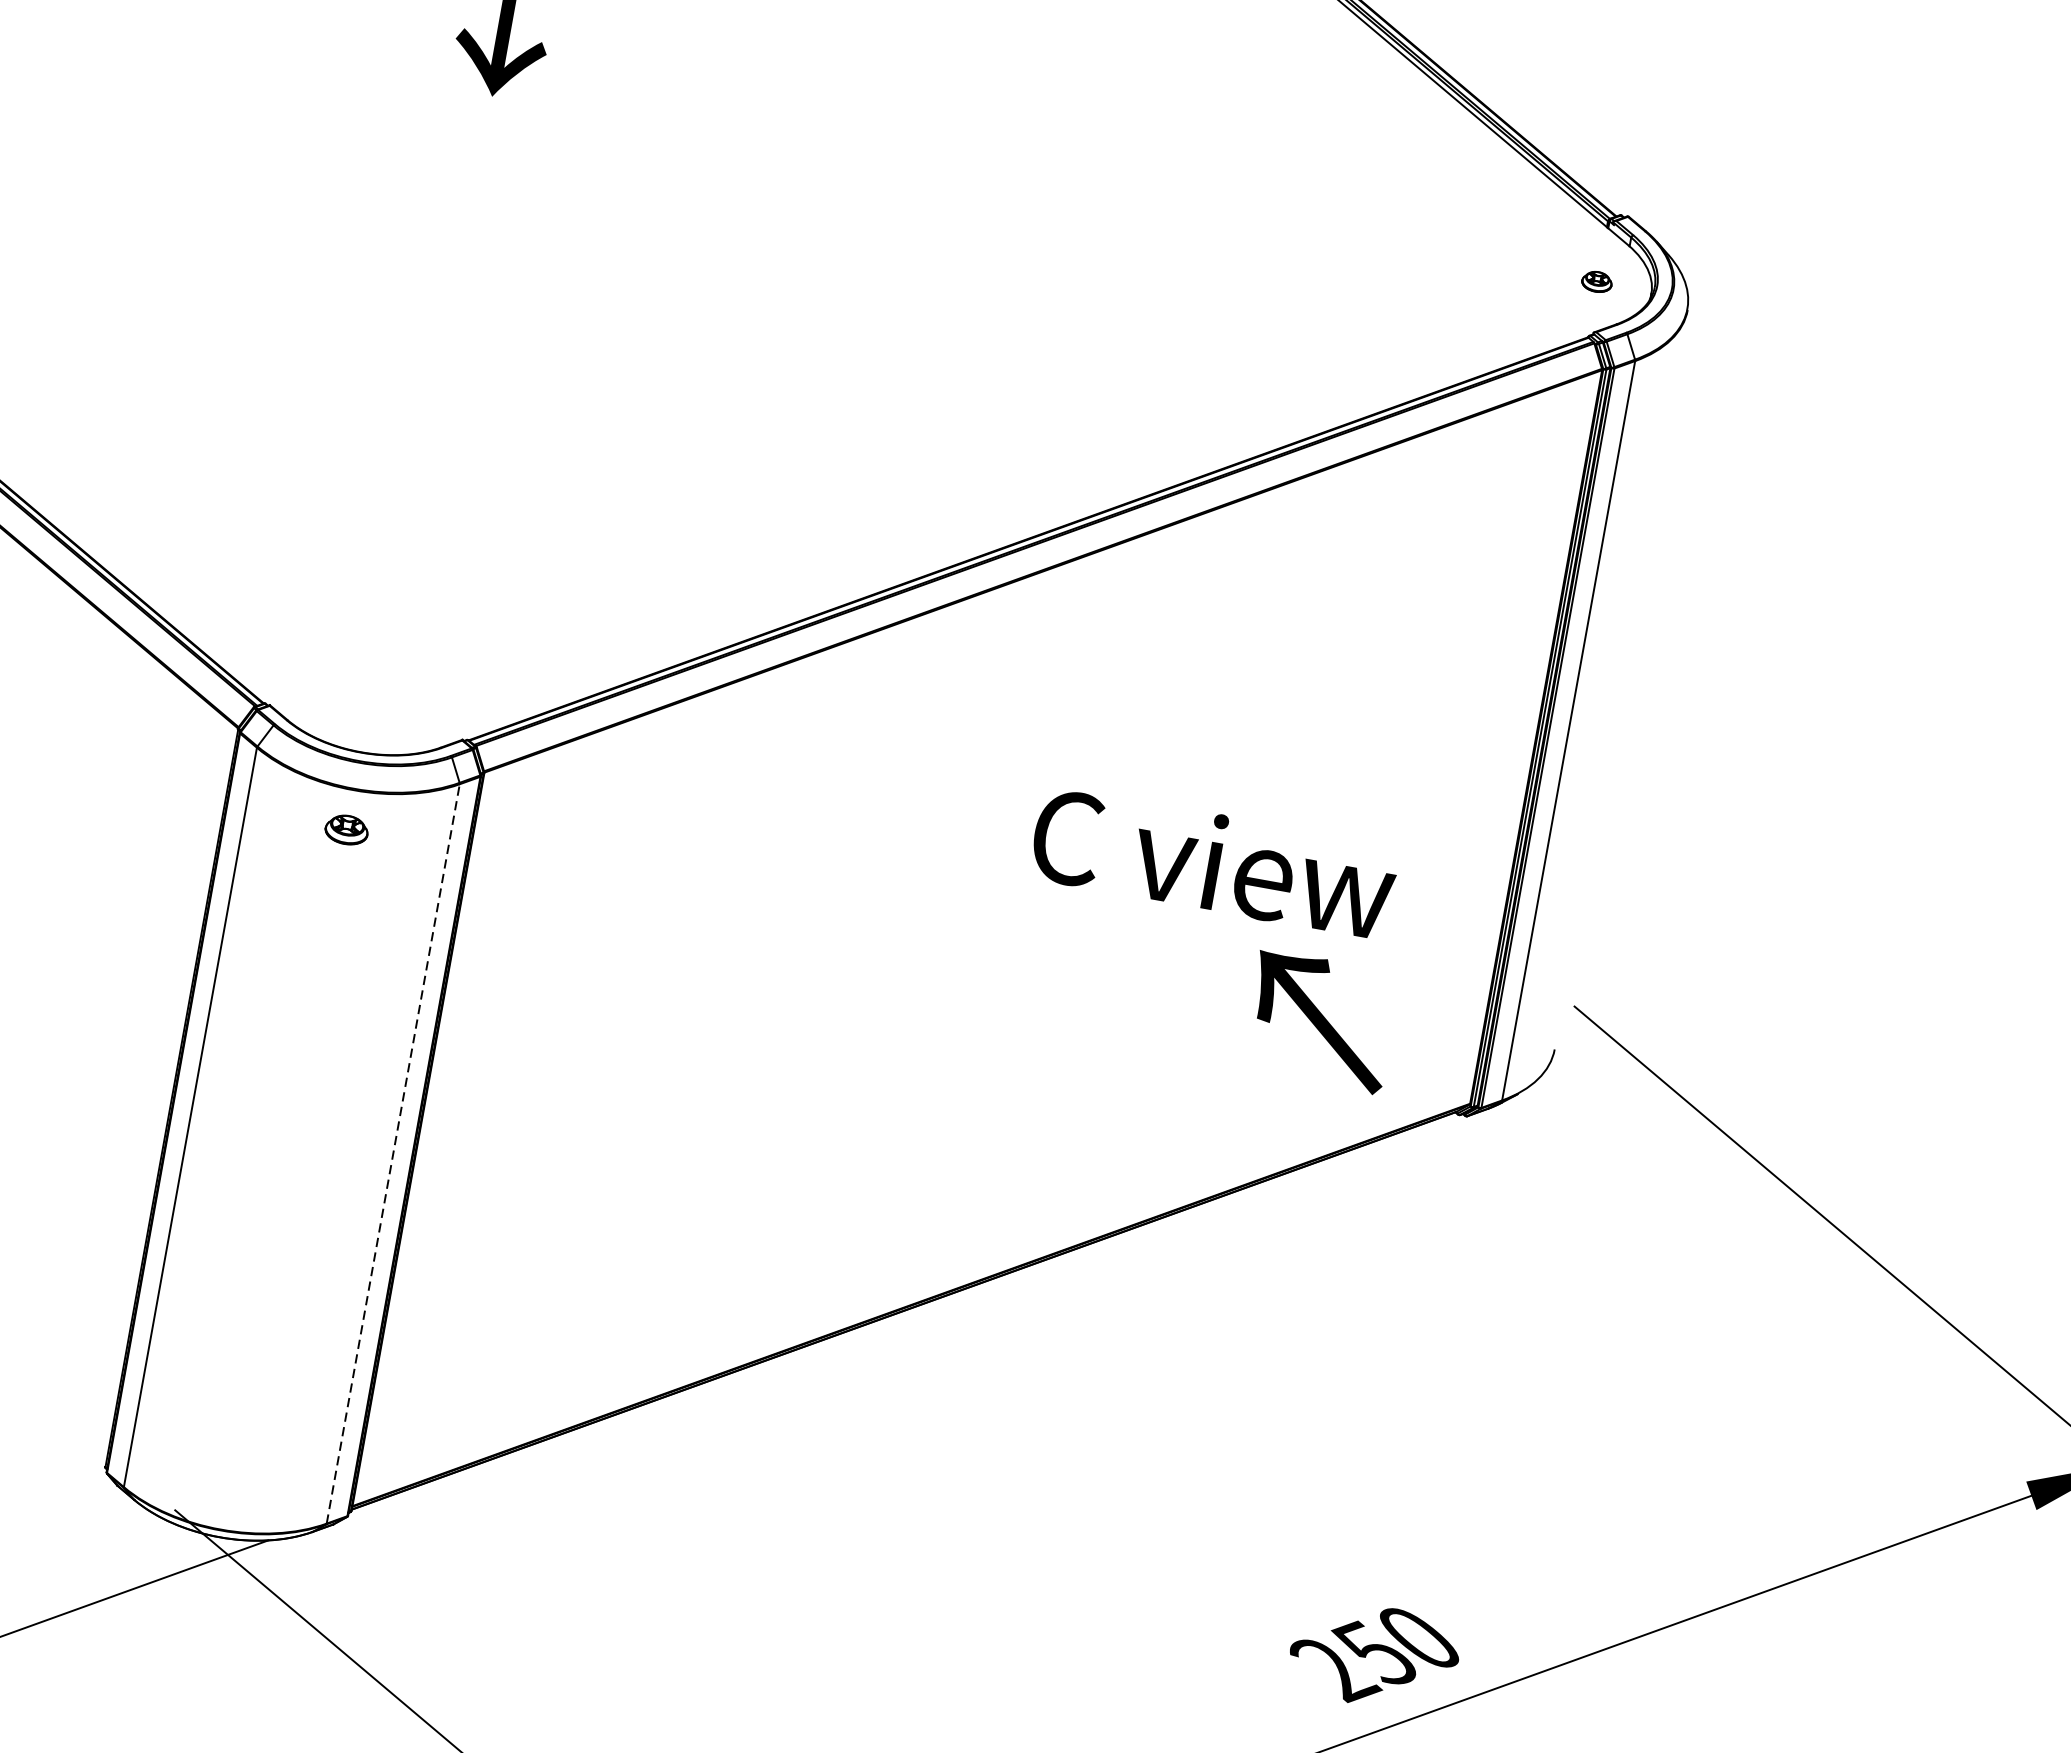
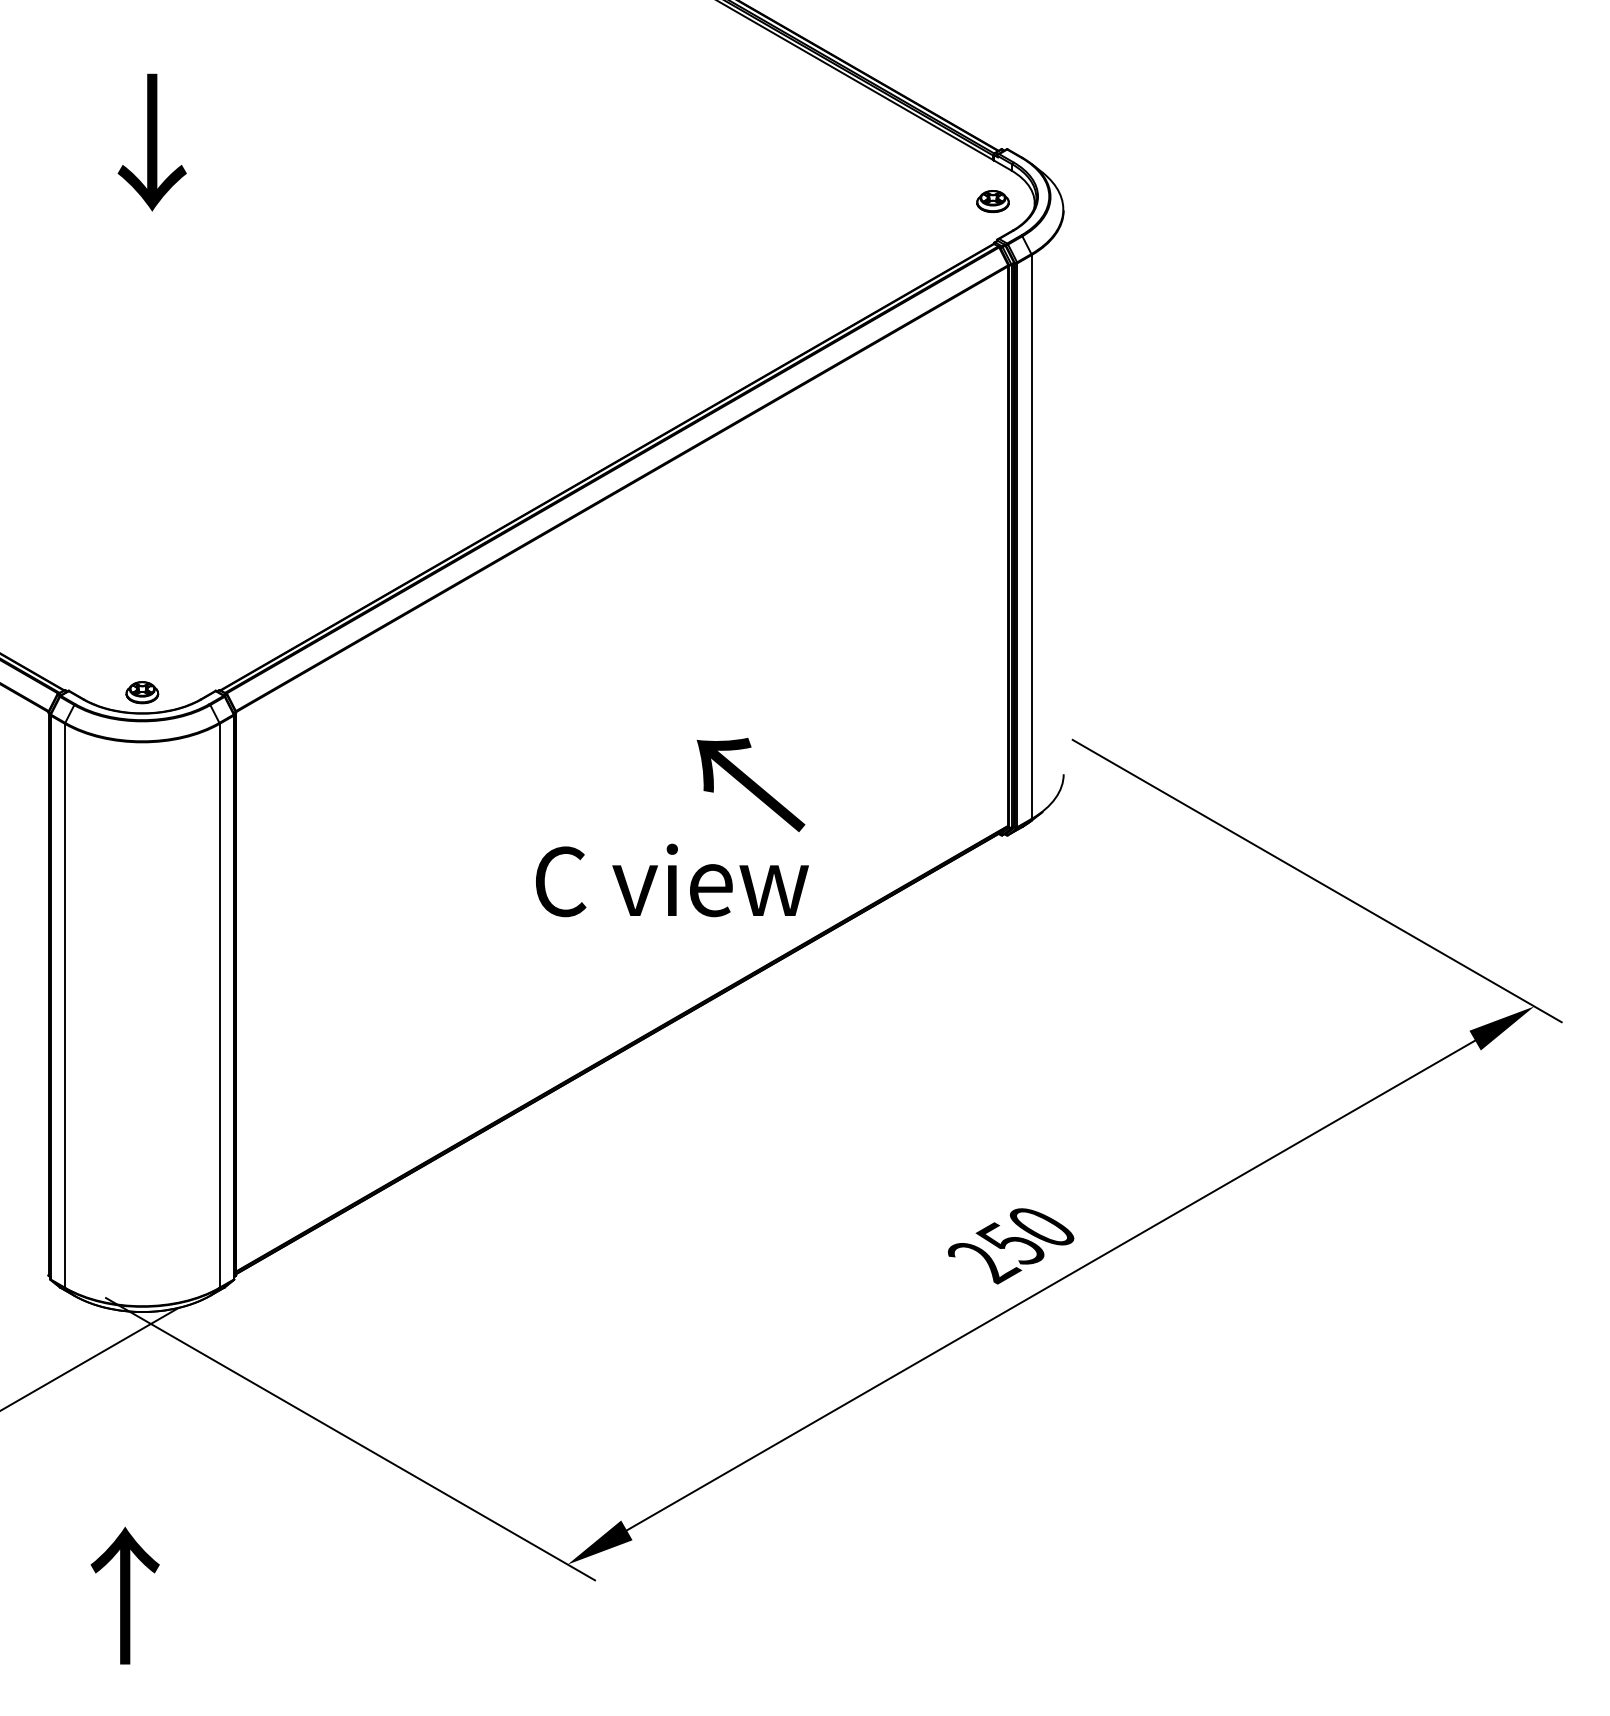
part: (1596, 281) -> (992, 201), size x1.43
part: (347, 829) -> (142, 692), moved
text: (1214, 862) -> (672, 880), moved
text: (1319, 1021) -> (750, 784), moved
line: (393, 1153) -> (219, 1005), dashed -> solid

